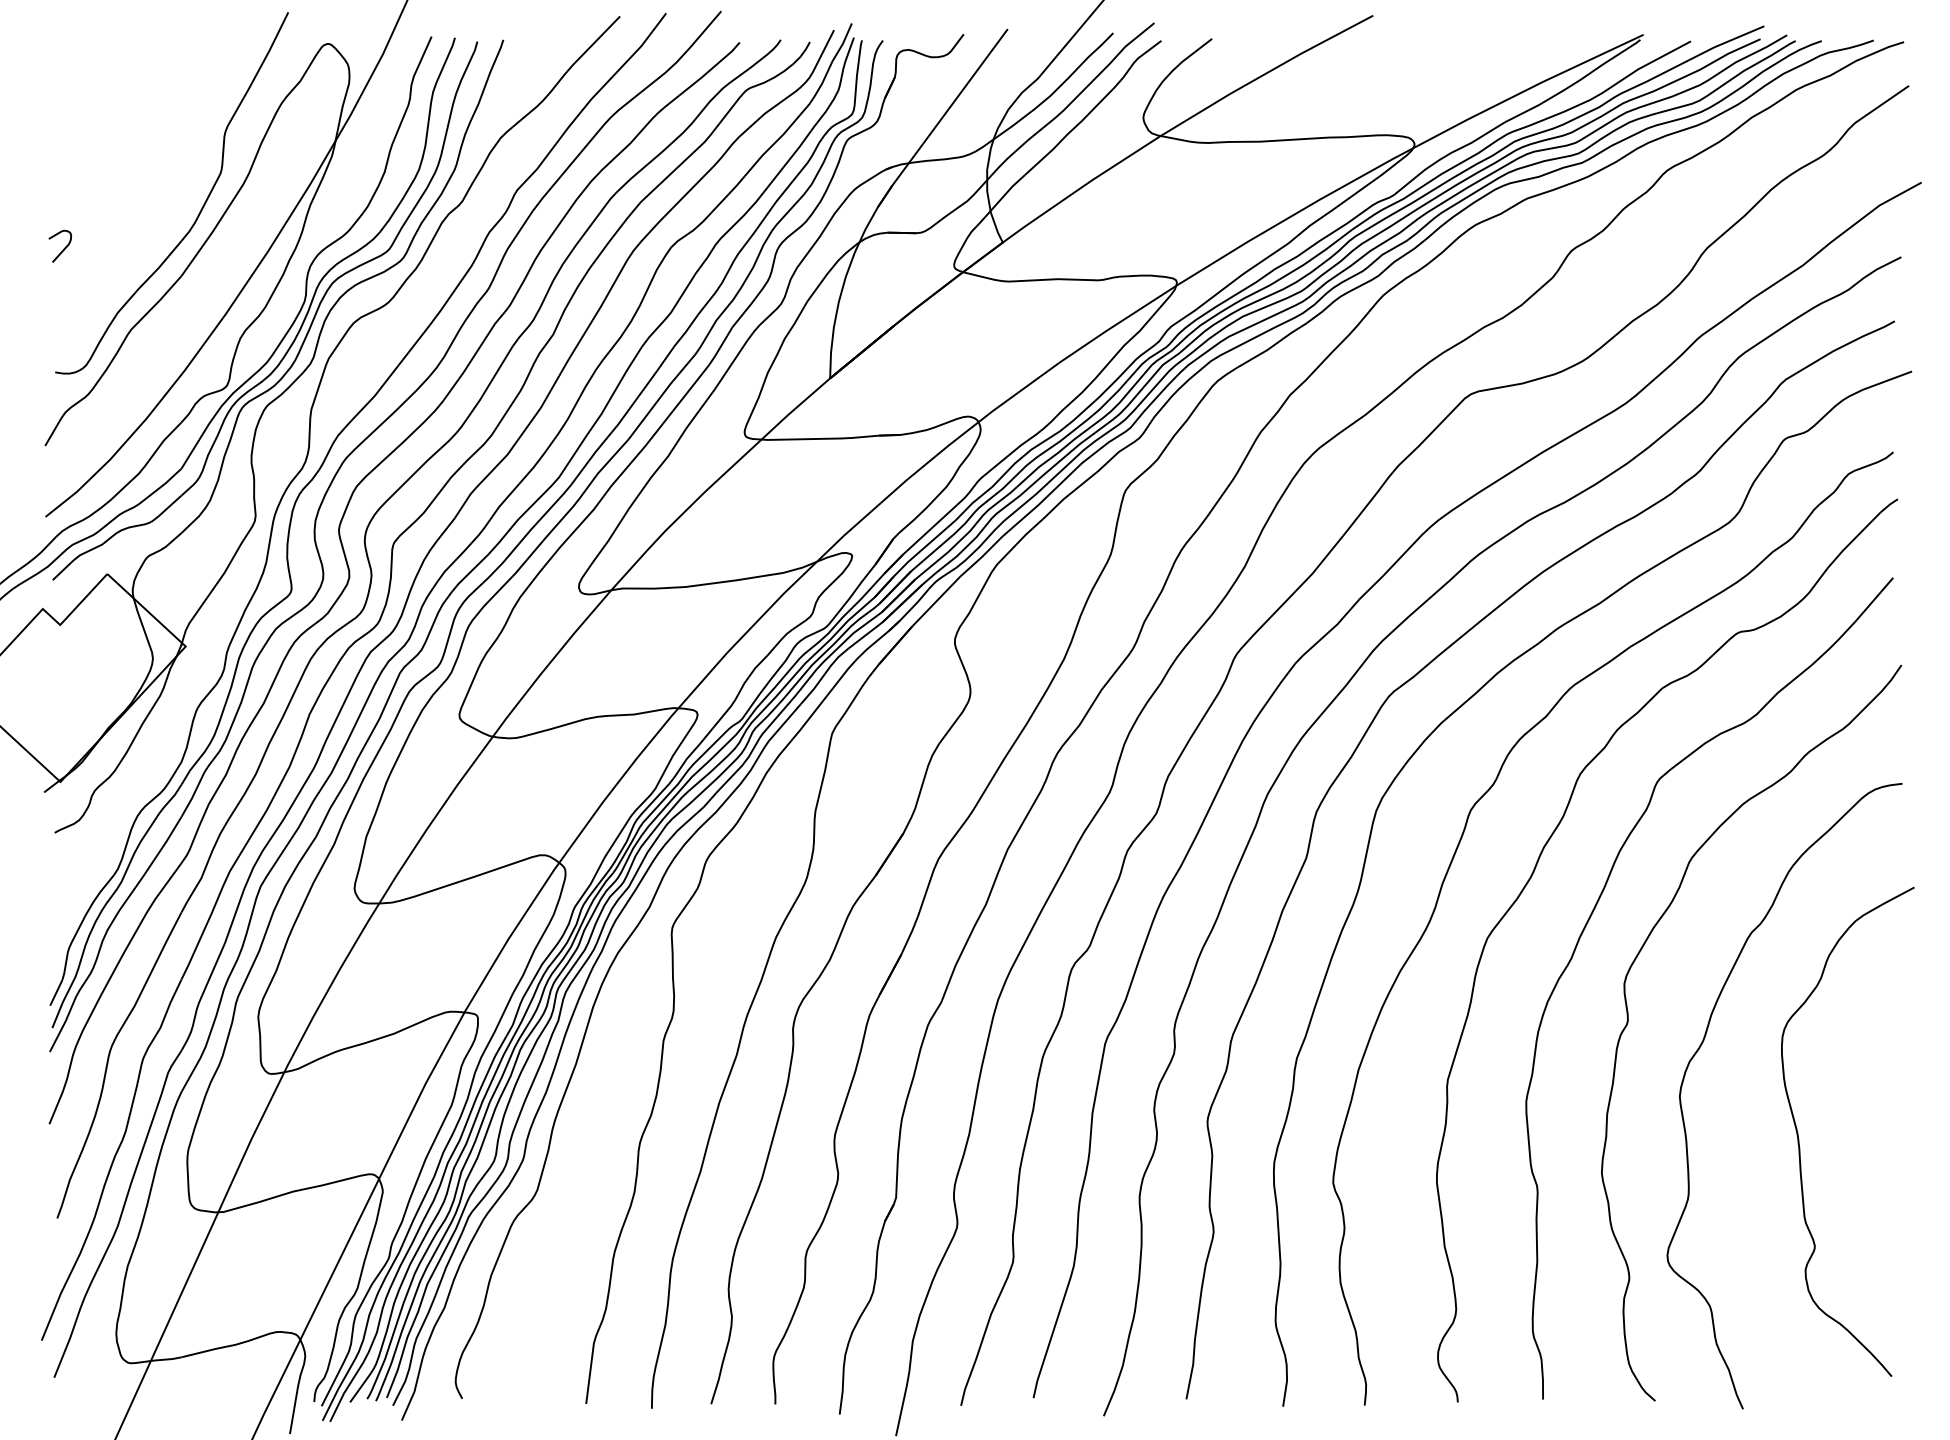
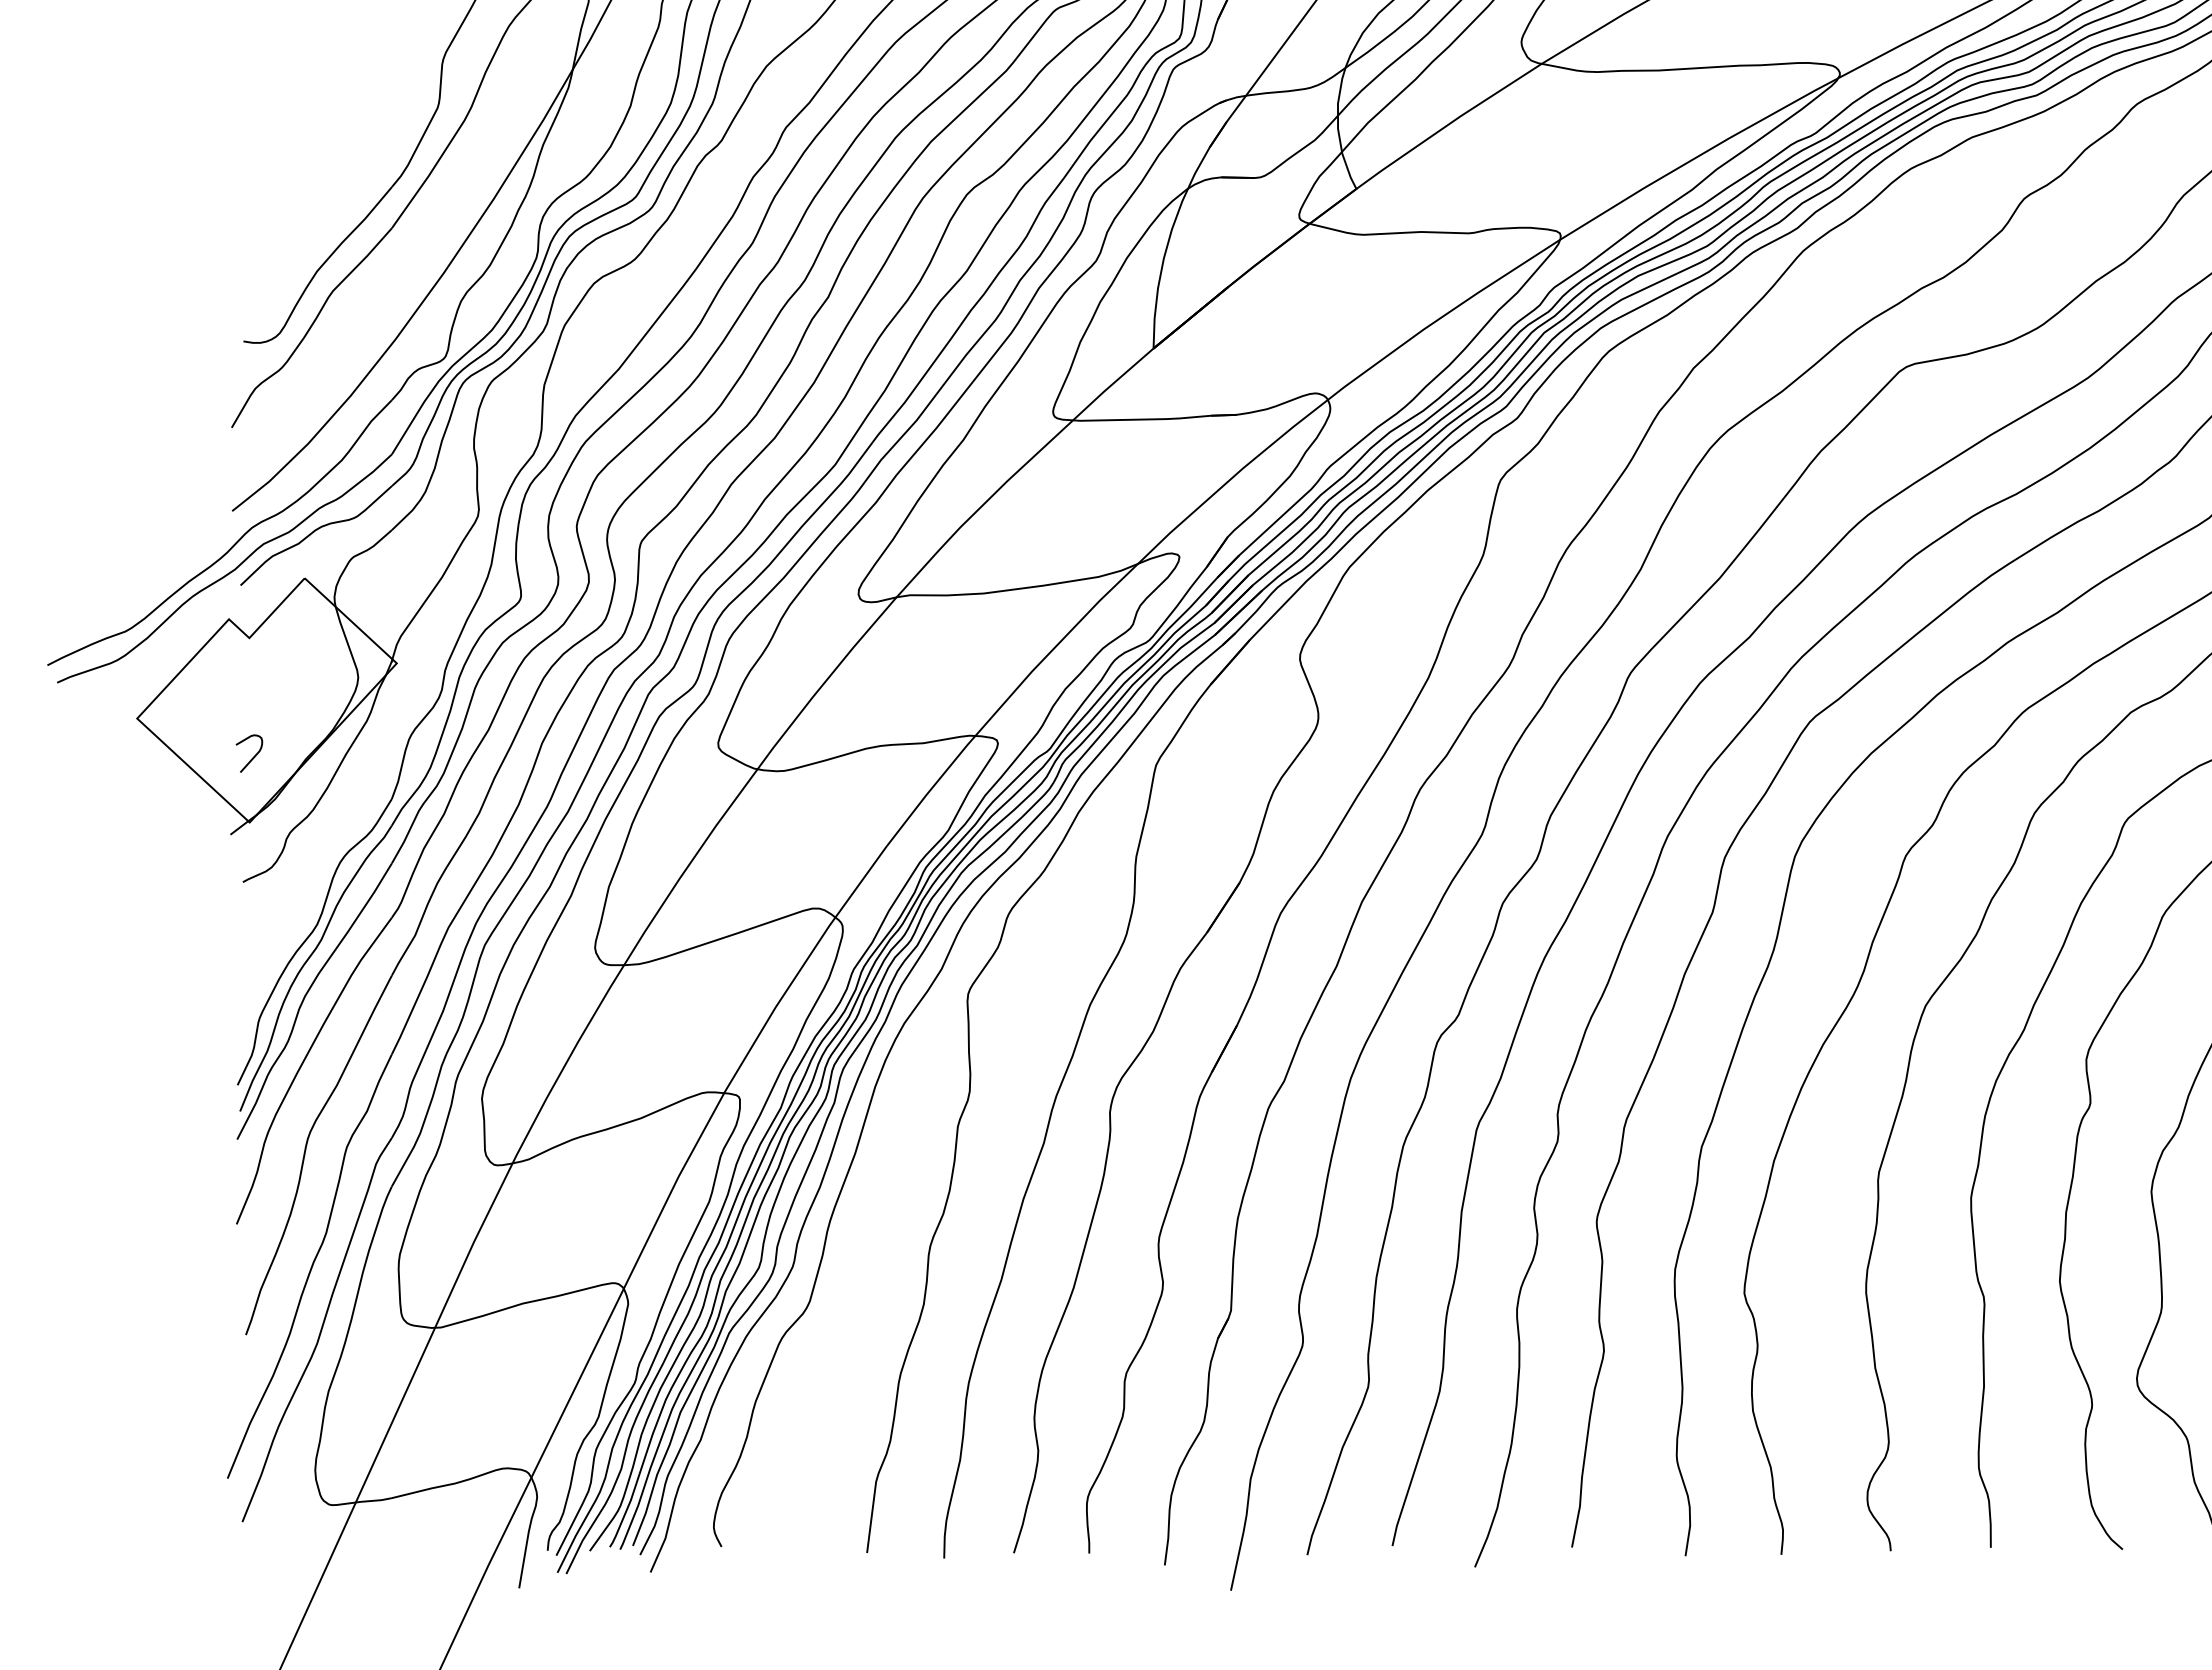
curve: (63, 248) -> (253, 756), moved

